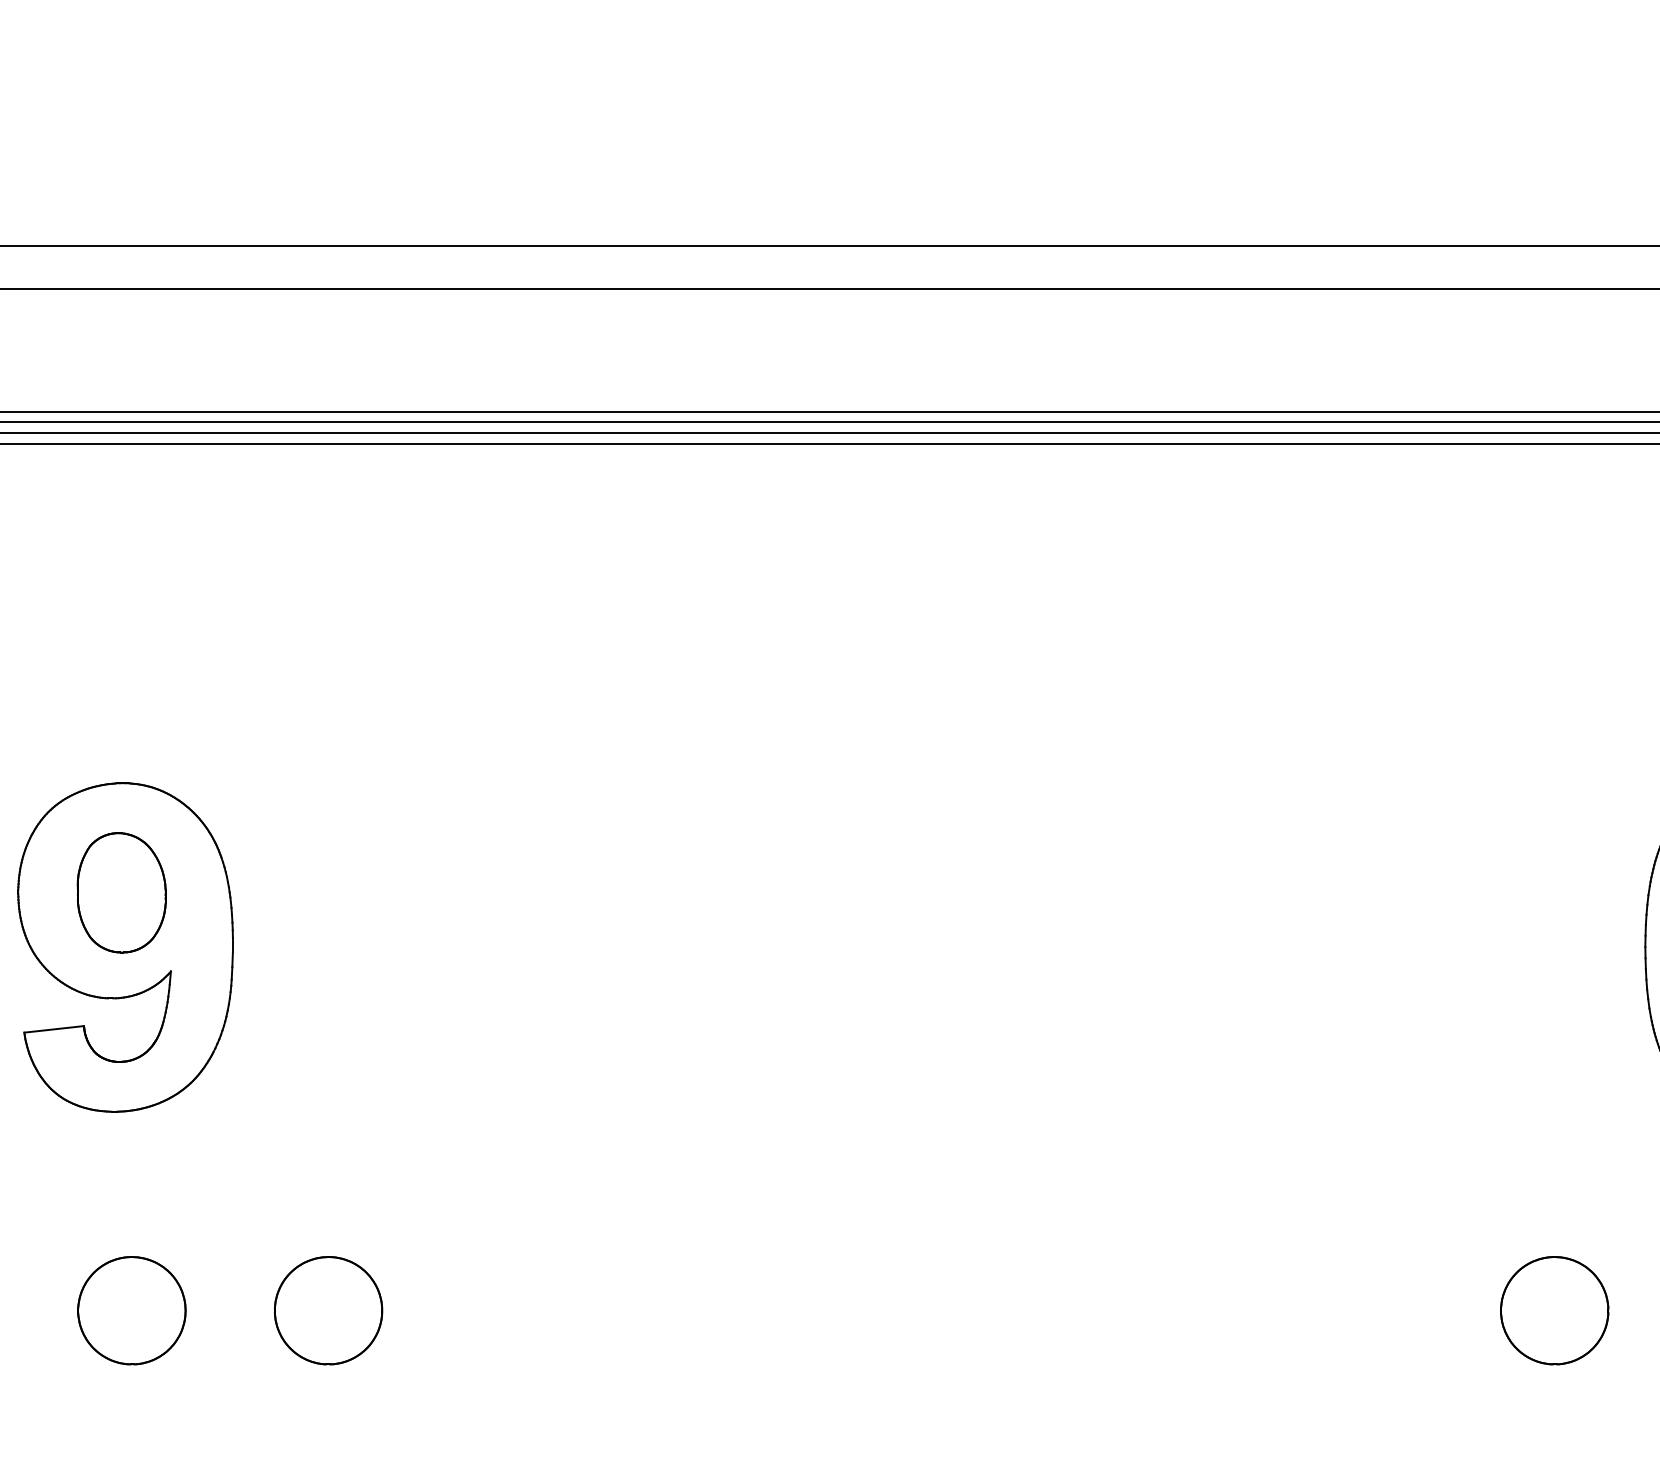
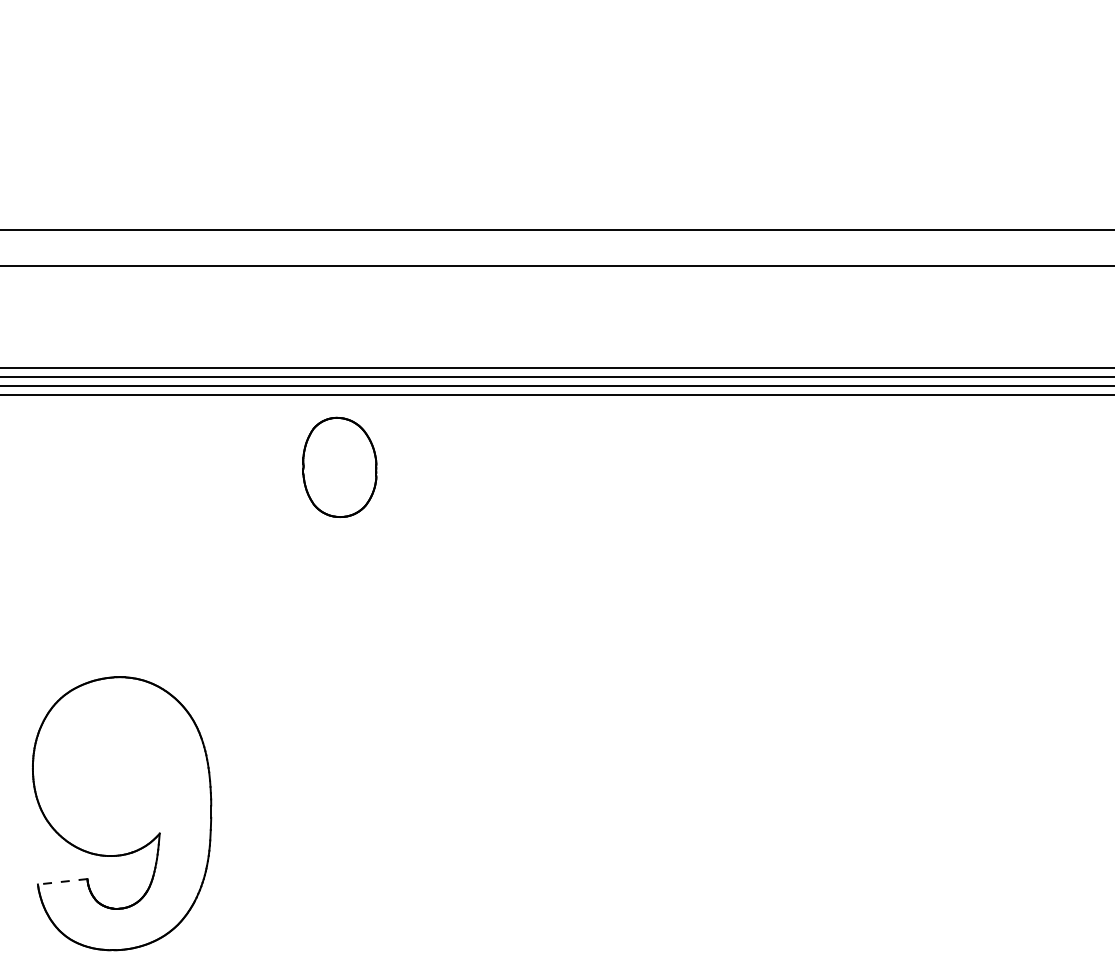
part: (121, 892) -> (339, 467), moved
line: (54, 1029) -> (62, 881), solid -> dashed

